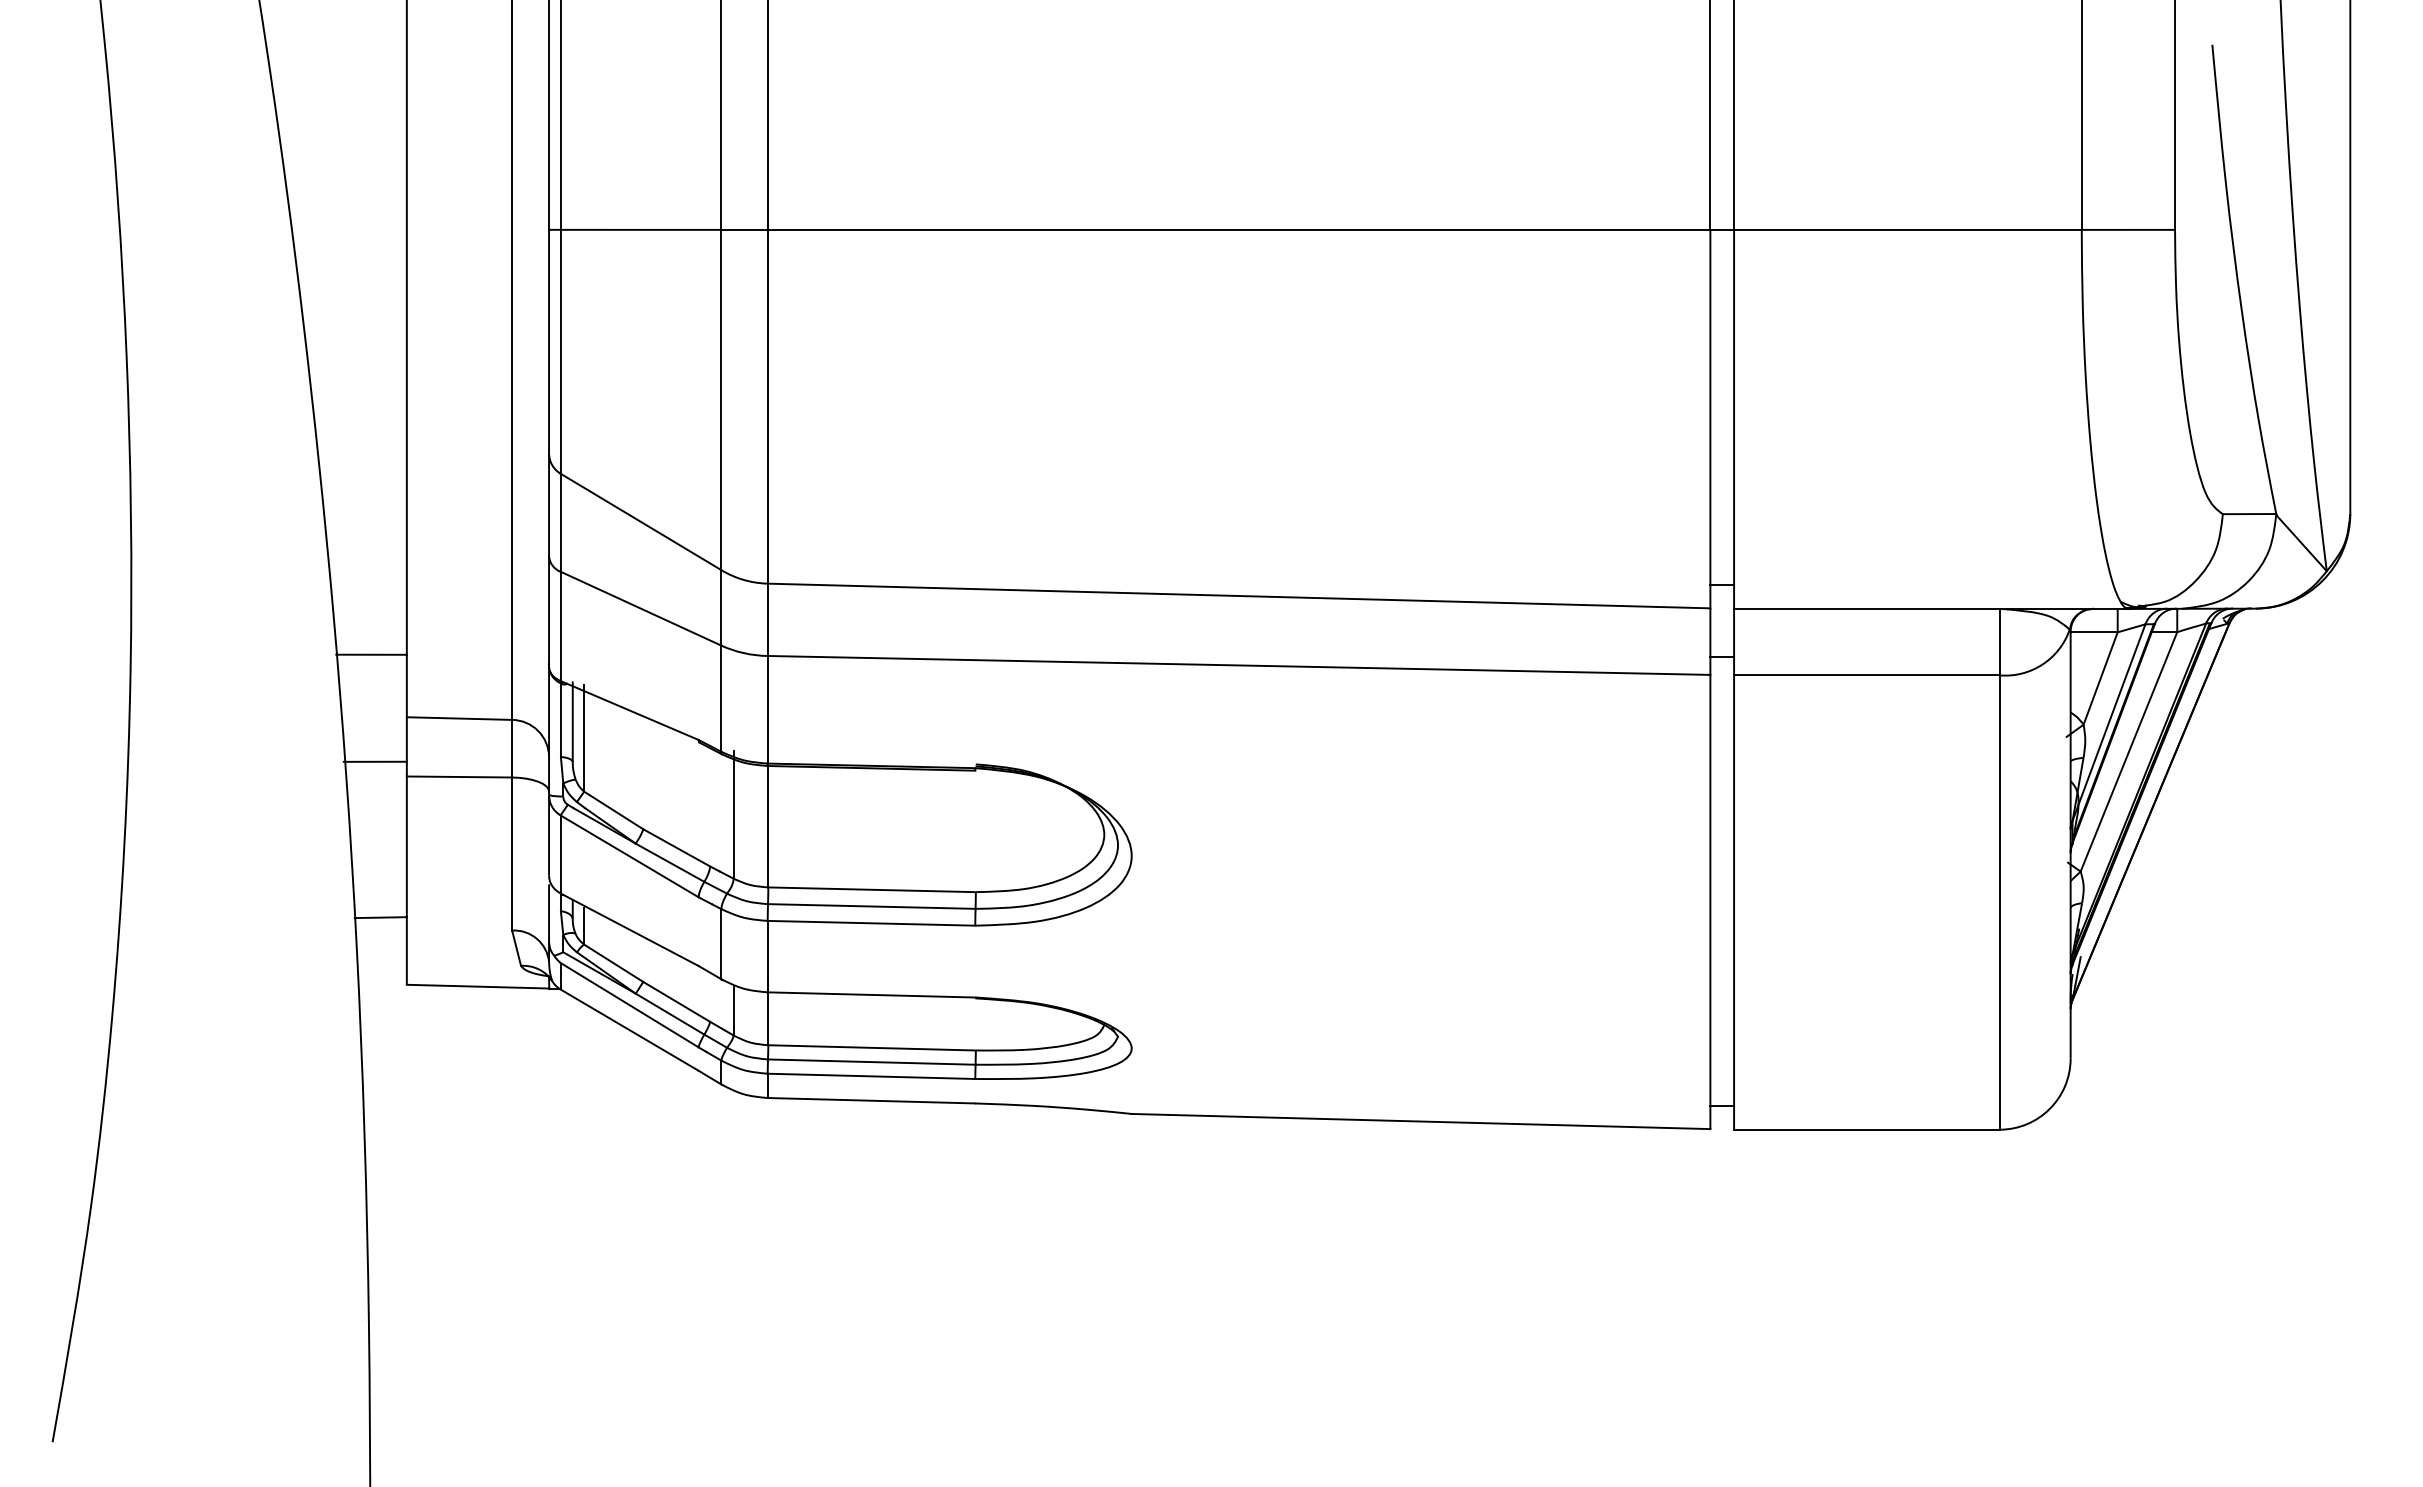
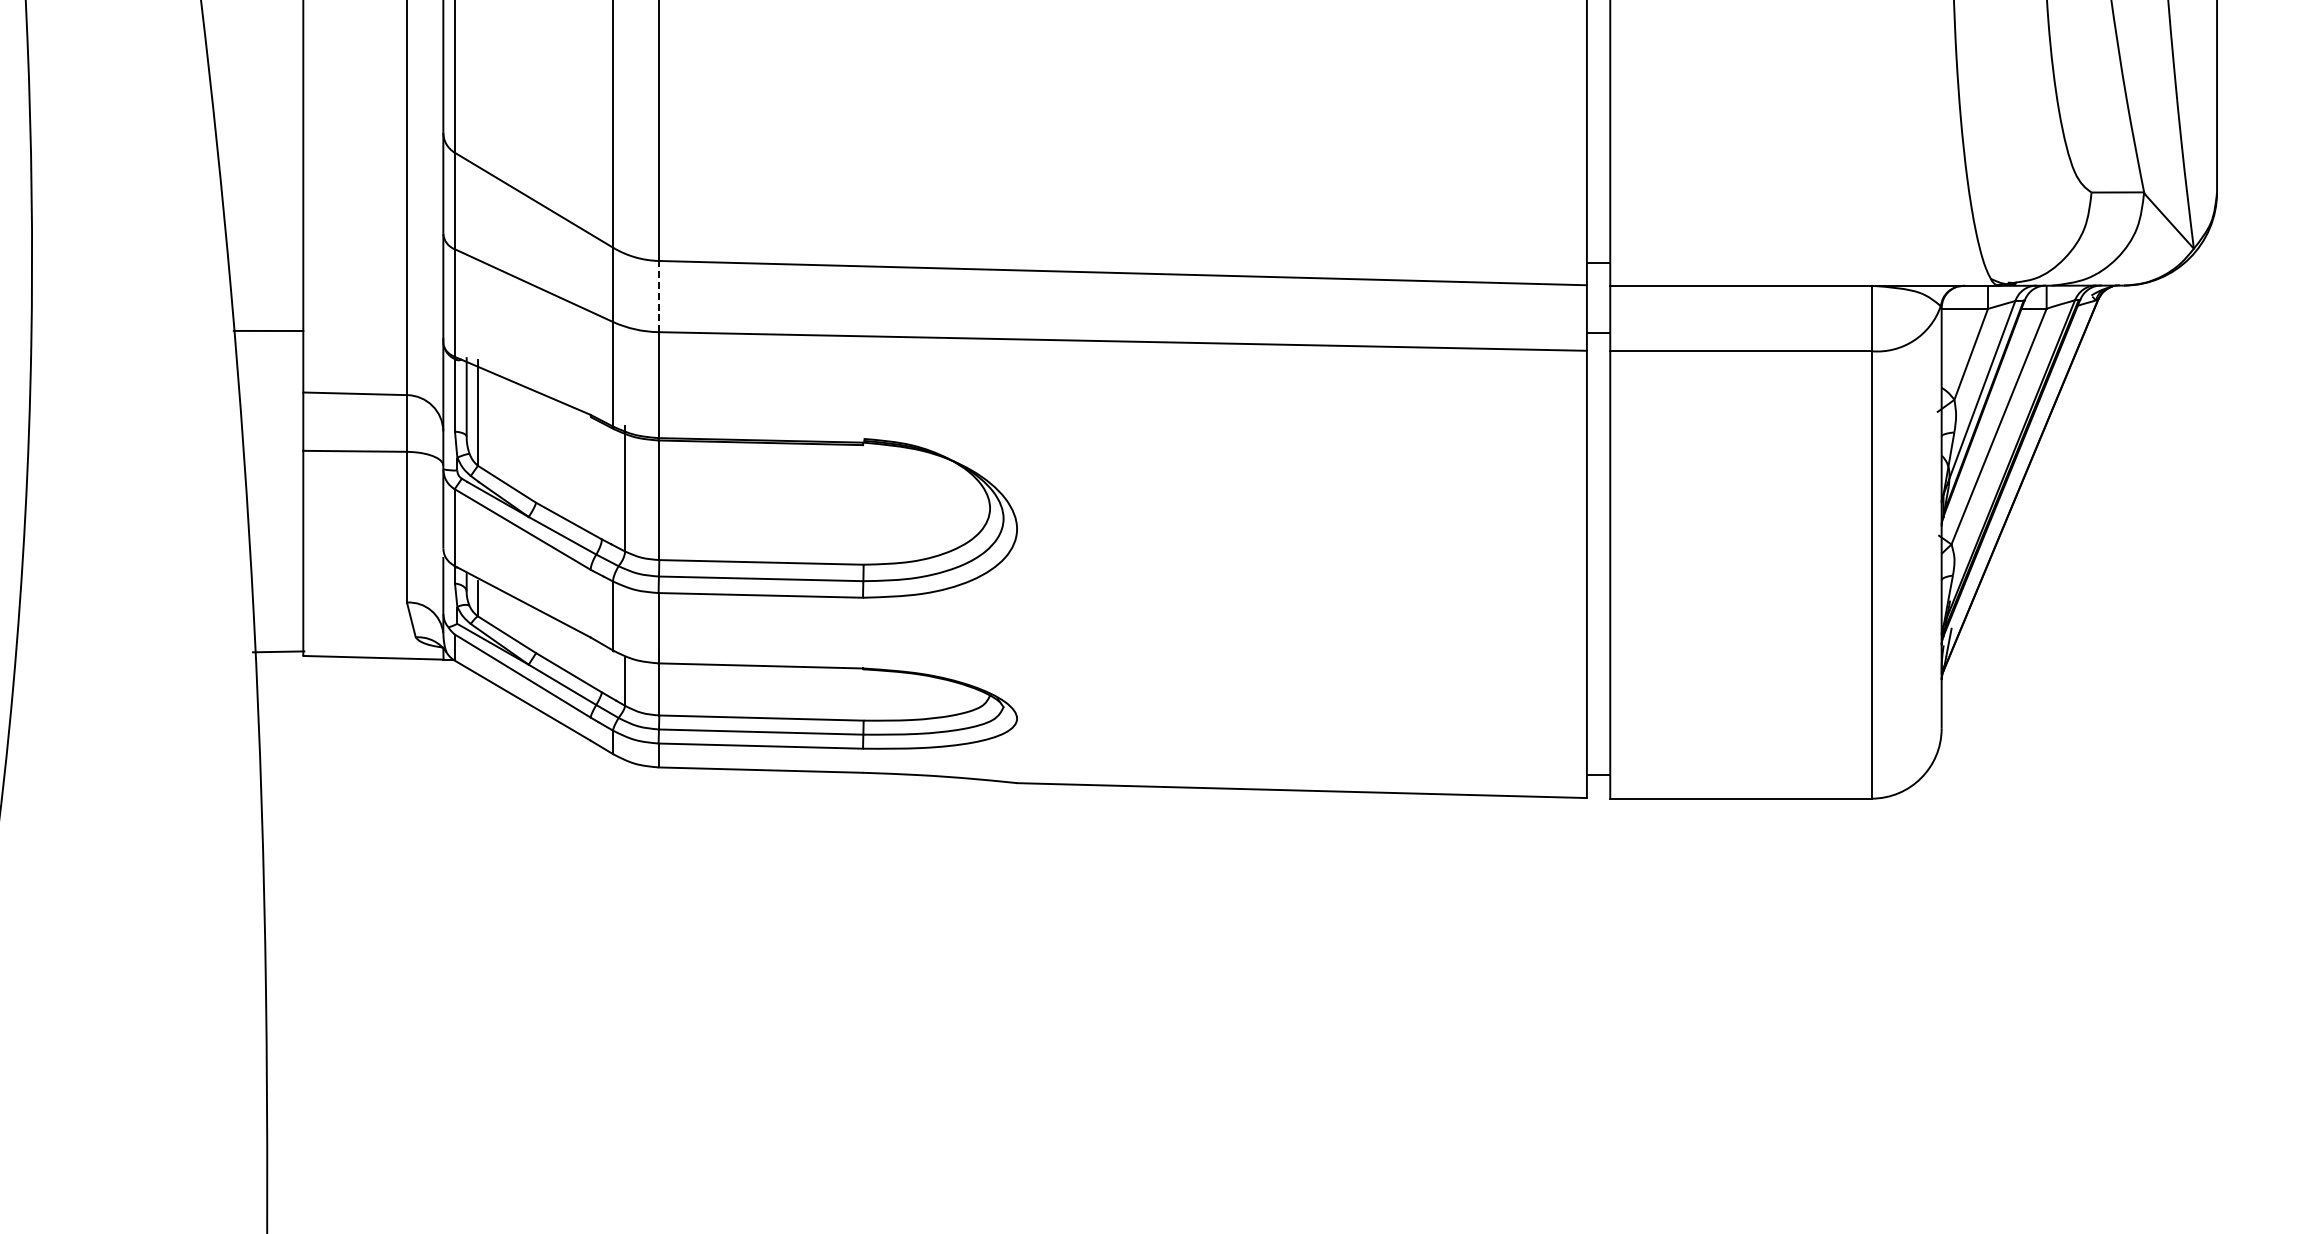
line: (767, 619) -> (658, 296), solid -> dashed
line: (374, 761) -> (271, 436), removed
line: (380, 917) -> (278, 651), moved

